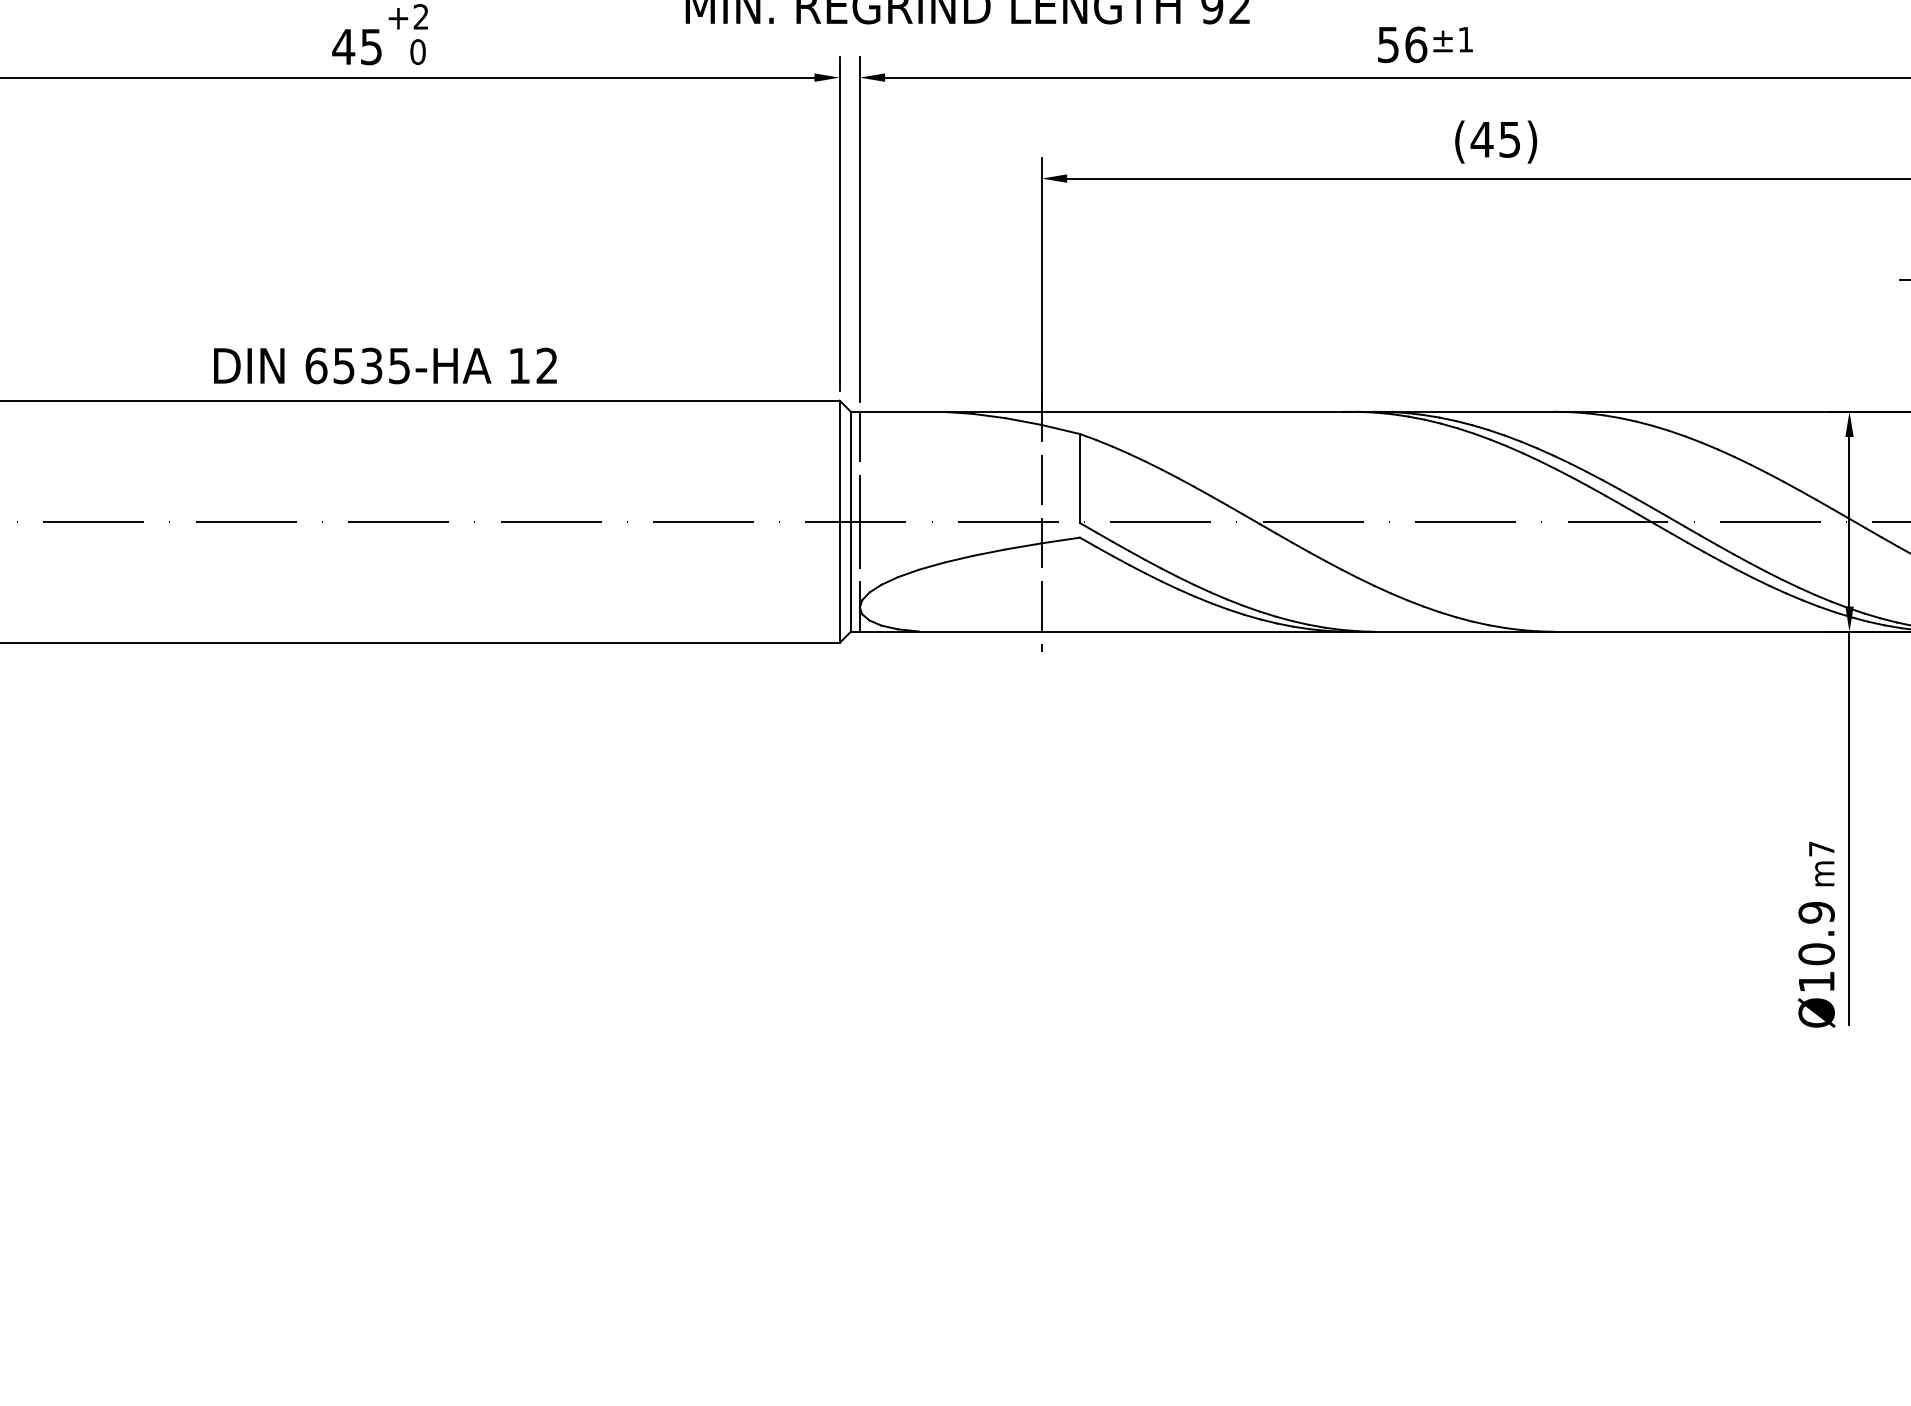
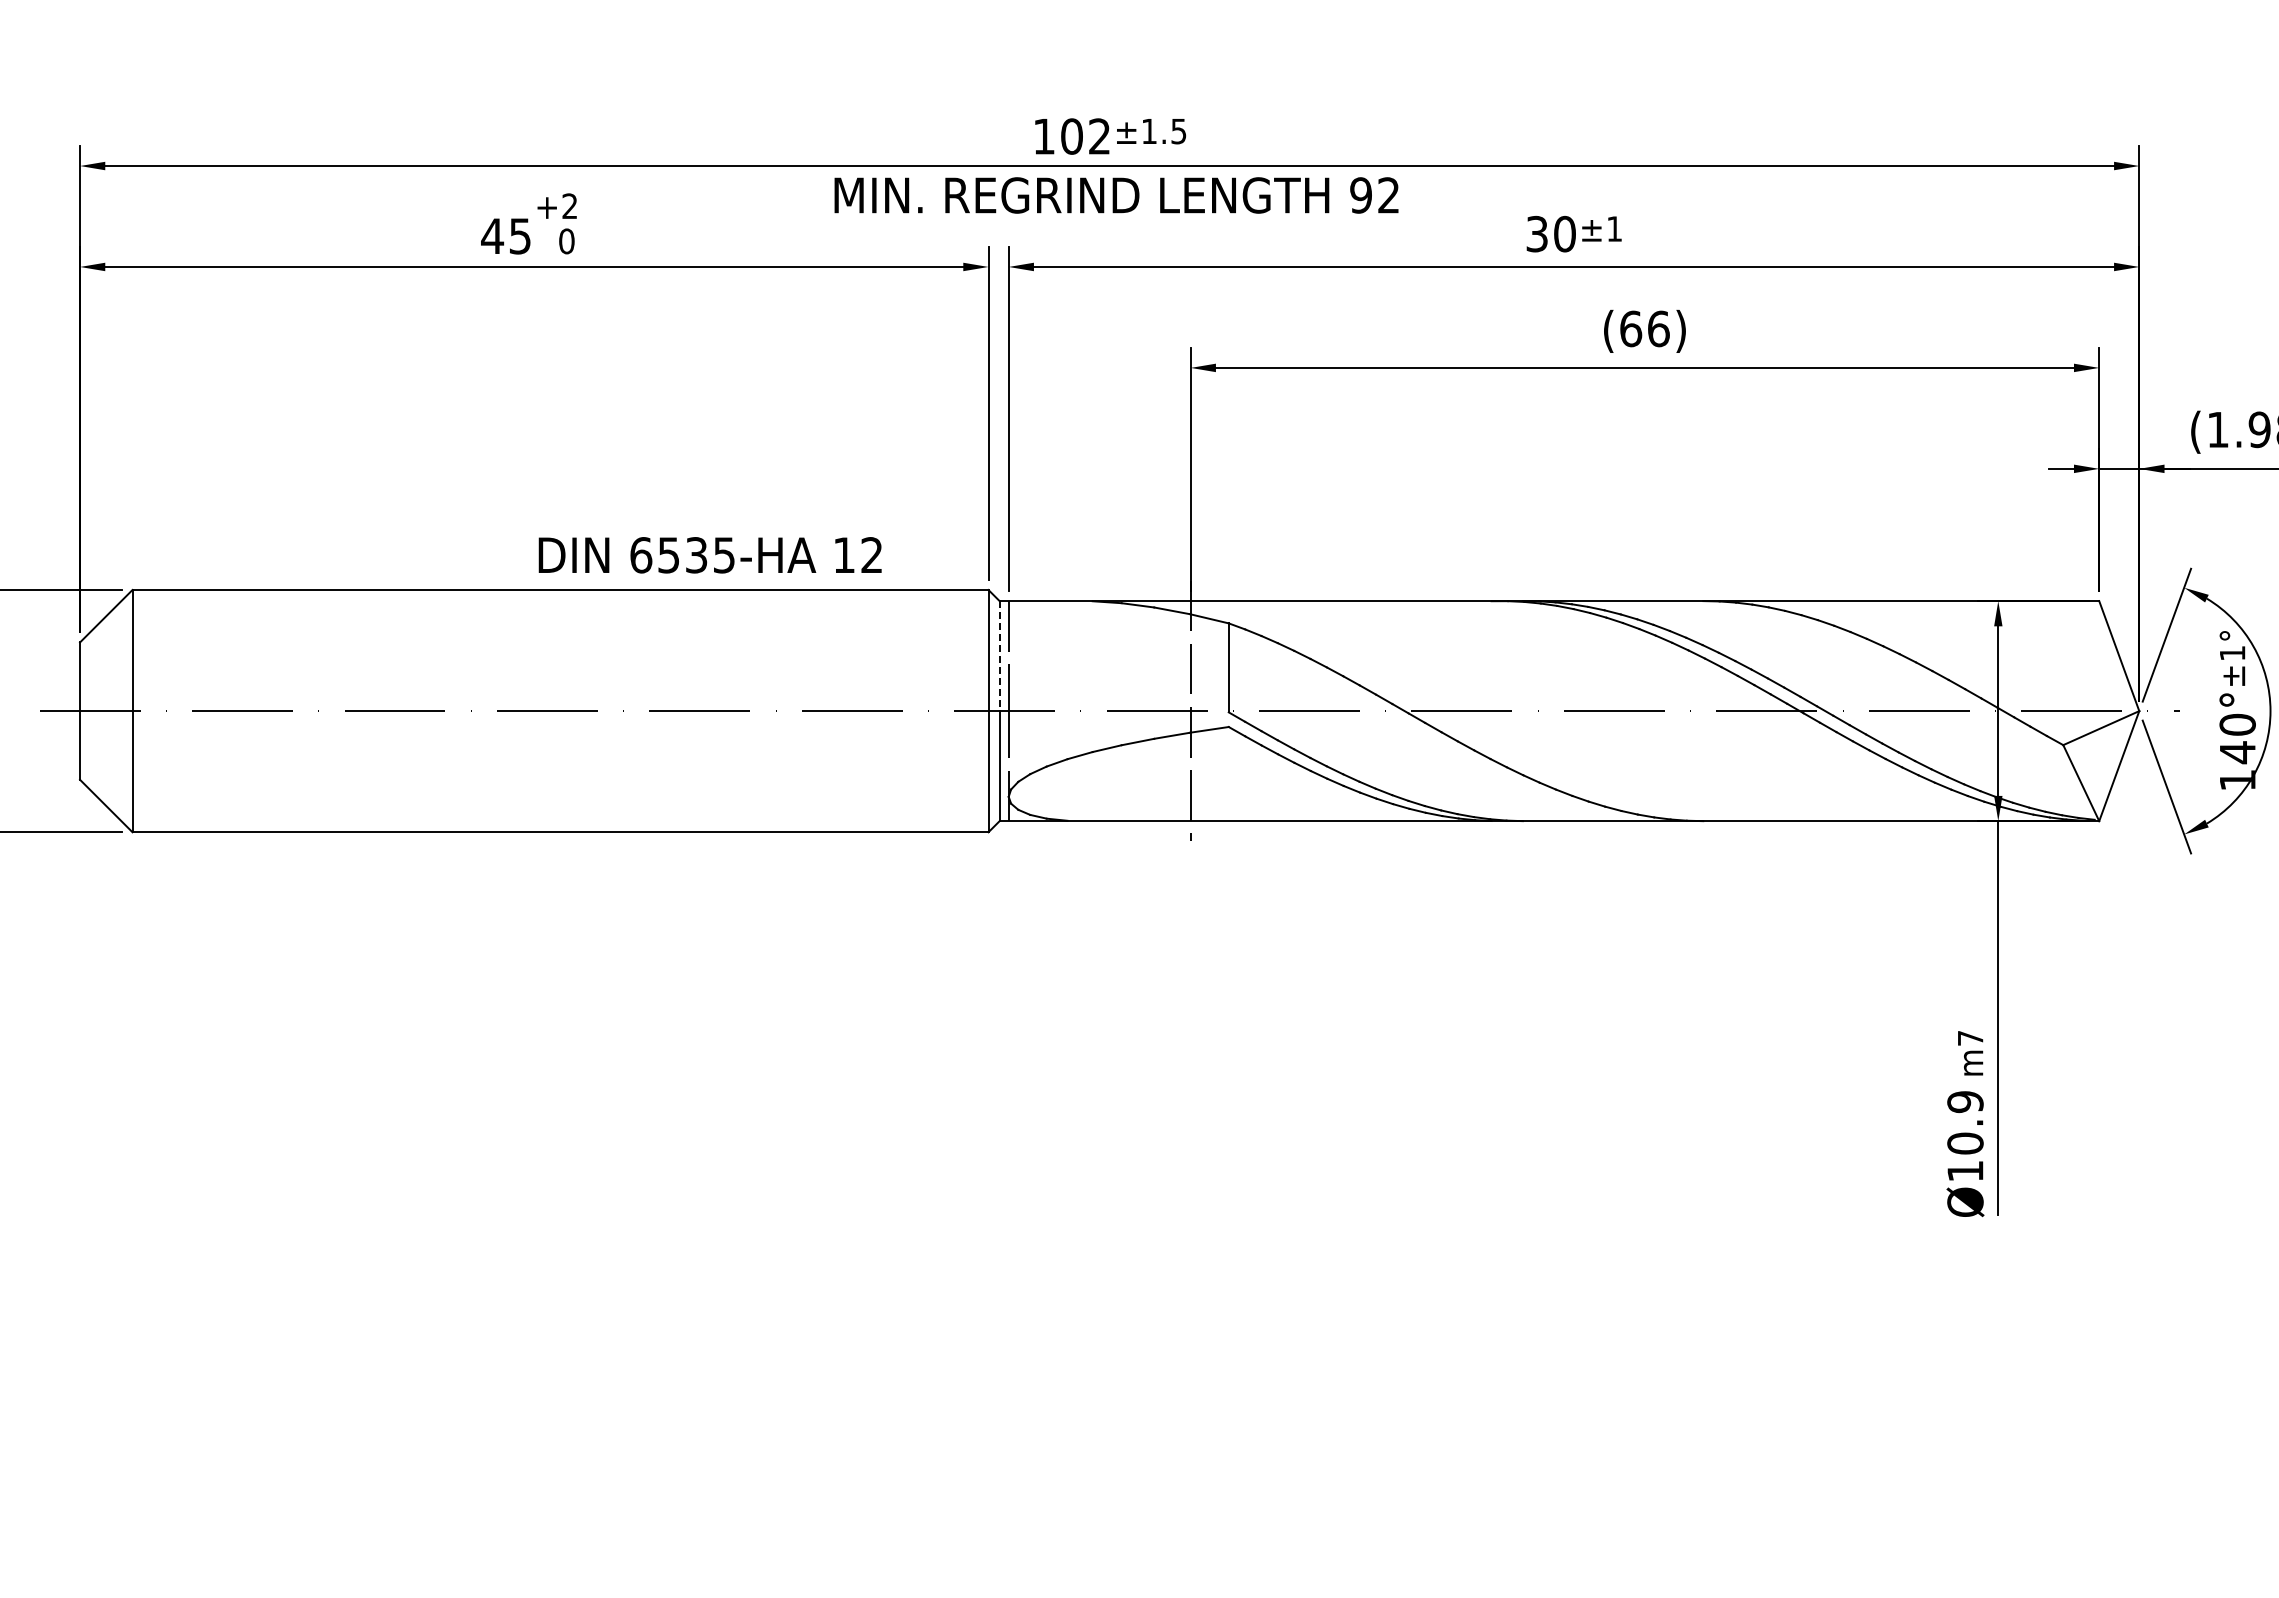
text: (1402, 44) -> (1551, 233), 56 -> 30
text: (1495, 139) -> (1644, 328), (45) -> (66)
text: (384, 366) -> (709, 555), moved
line: (850, 467) -> (999, 656), solid -> dashed

